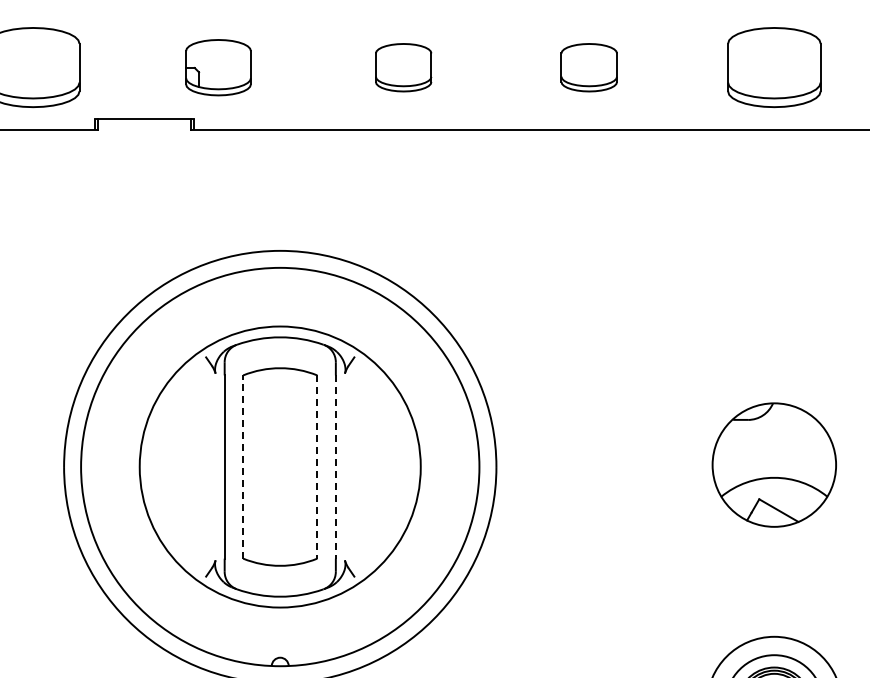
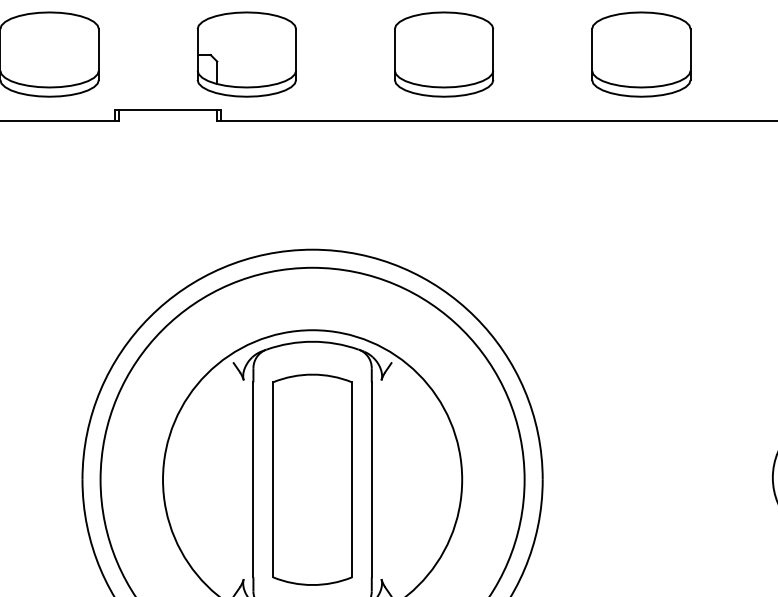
part: (218, 67) -> (246, 54), size x1.43
part: (403, 67) -> (443, 54), size x1.67
part: (589, 67) -> (641, 54), size x1.67
line: (243, 467) -> (273, 480), dashed -> solid
line: (317, 467) -> (352, 480), dashed -> solid
line: (335, 467) -> (371, 480), dashed -> solid

